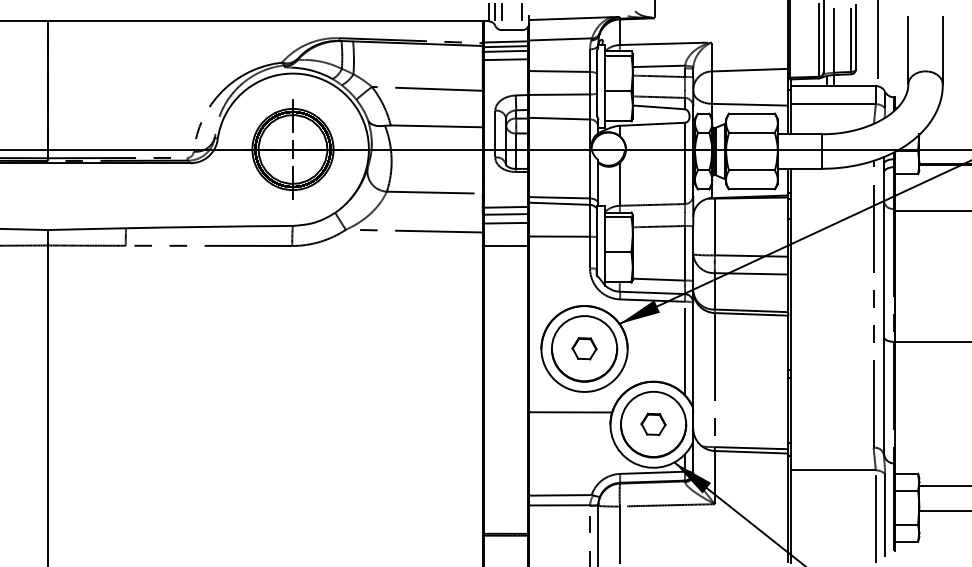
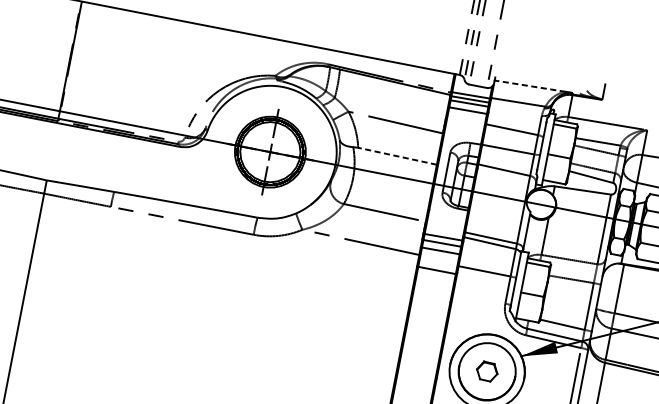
line: (570, 18) -> (530, 86), solid -> dashed
line: (436, 126) -> (397, 156), solid -> dashed

